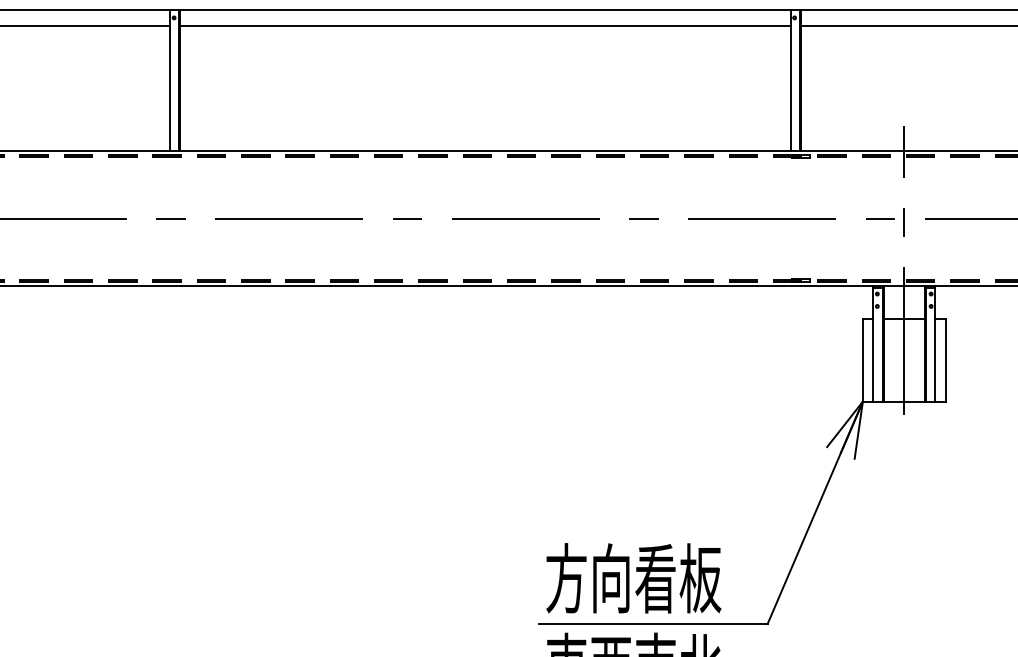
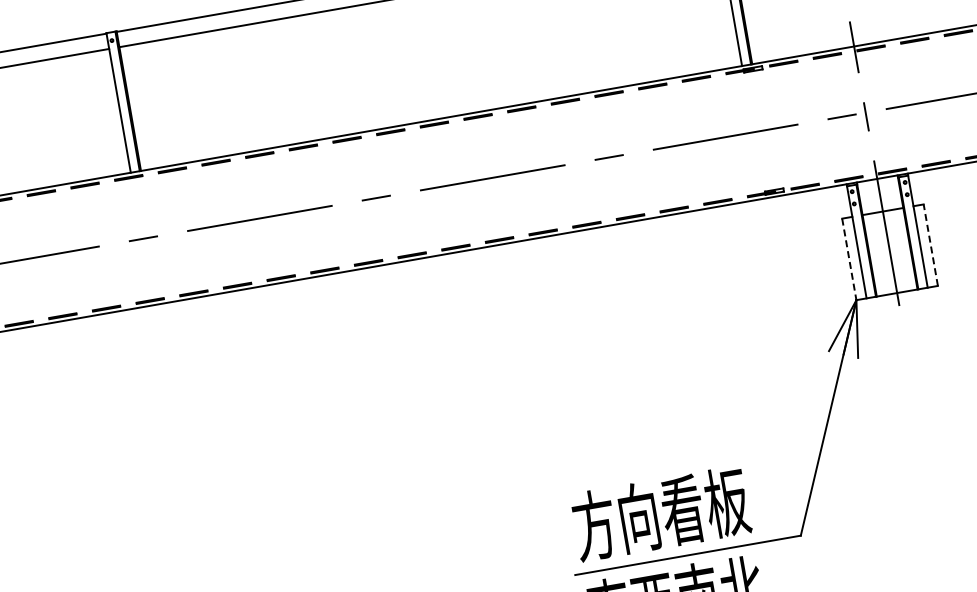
line: (945, 359) -> (930, 244), solid -> dashed
line: (862, 360) -> (848, 259), solid -> dashed

